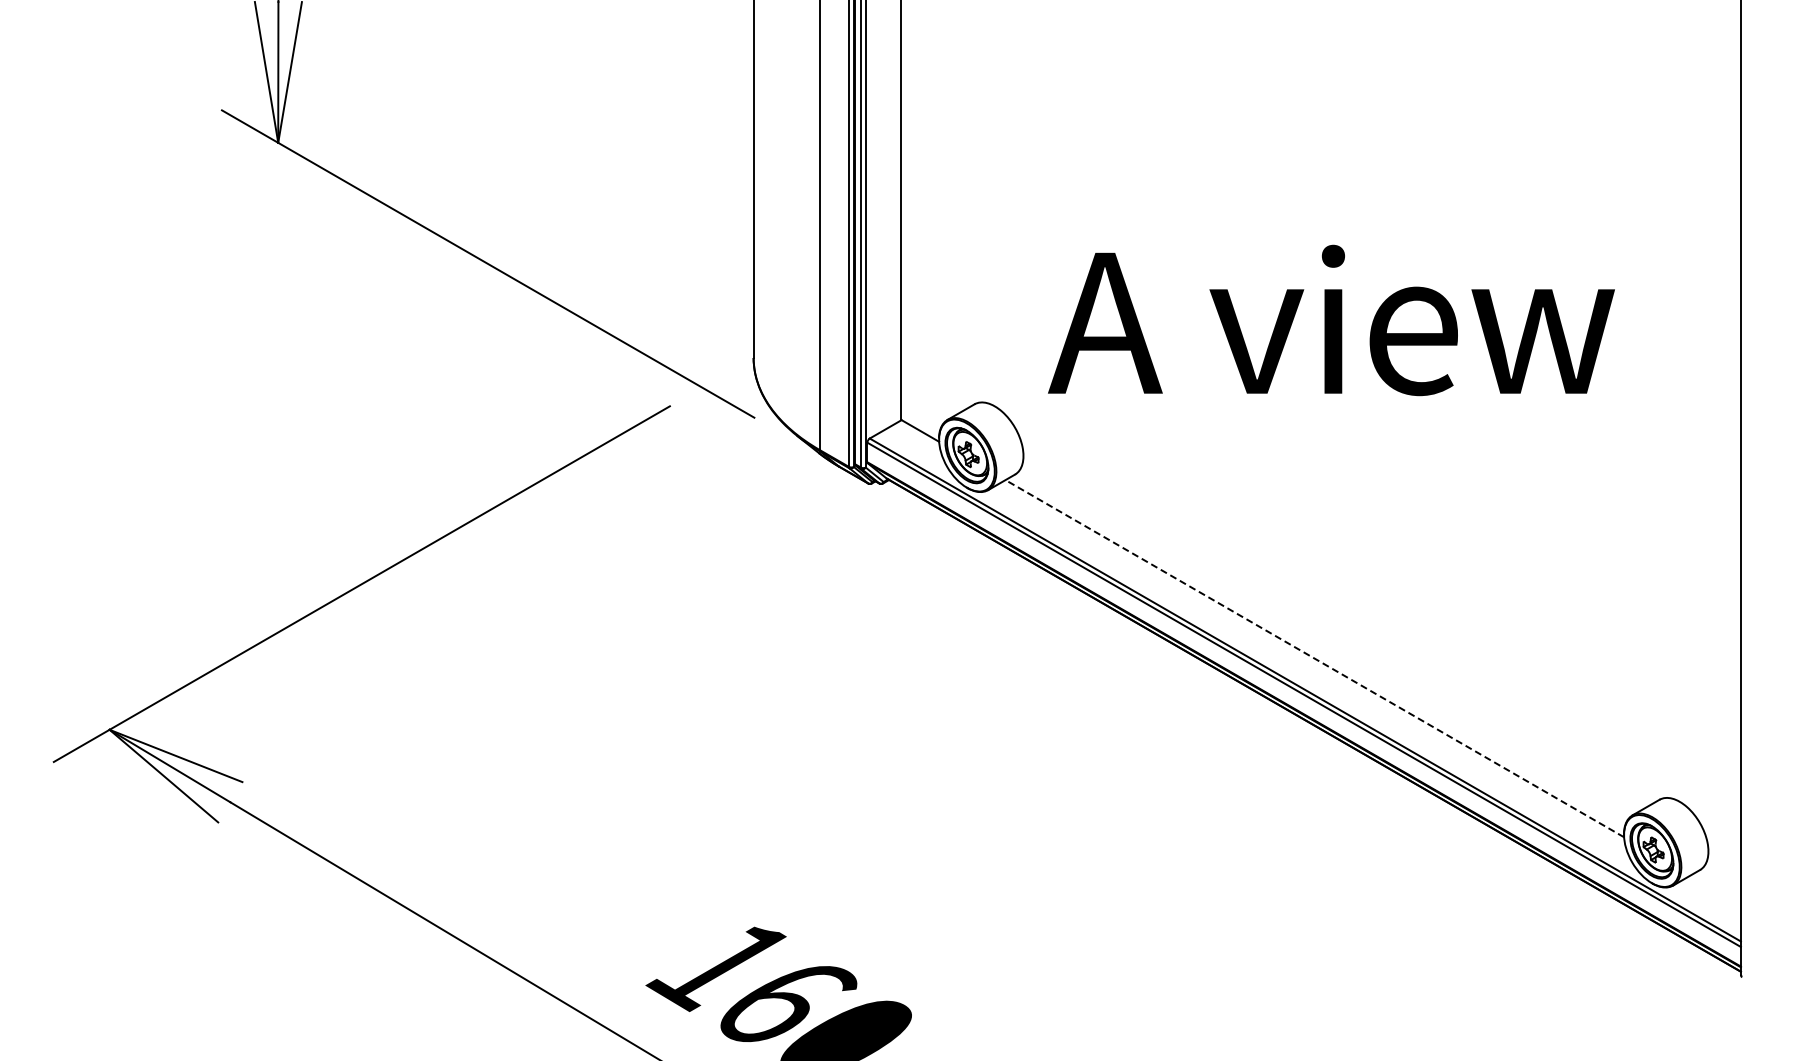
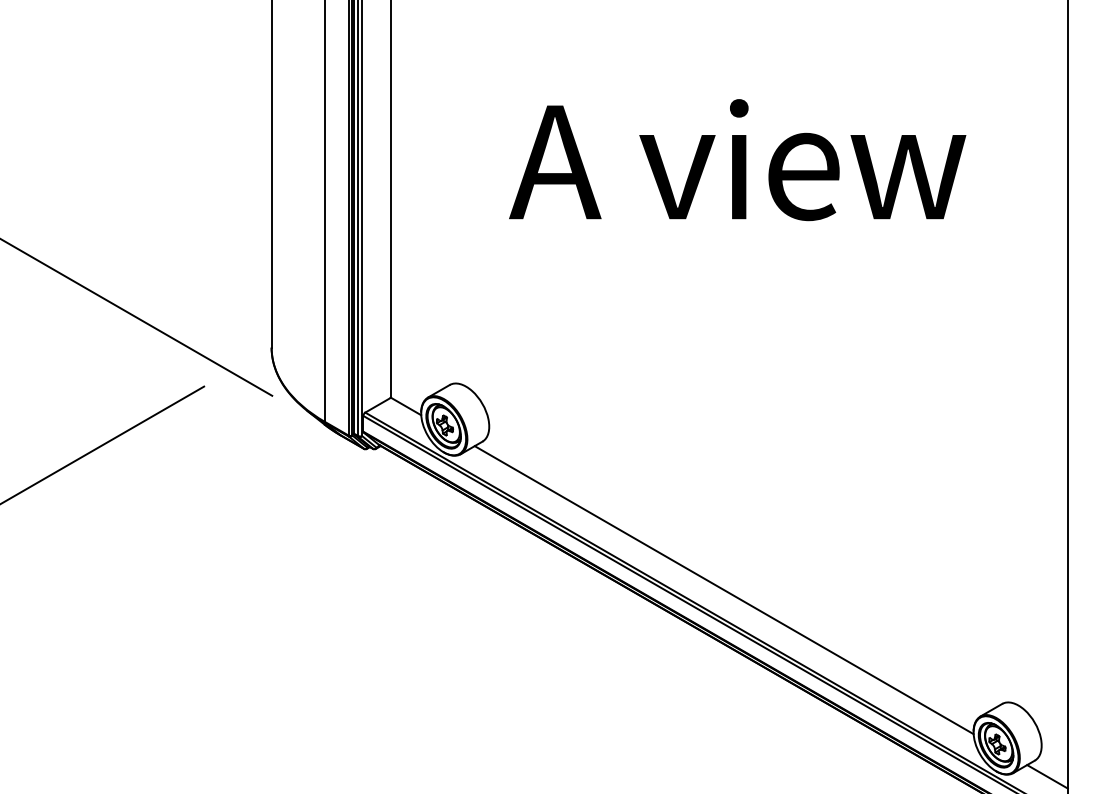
text: (1331, 320) -> (737, 160), moved
line: (1314, 658) -> (723, 590), dashed -> solid
line: (1715, 889) -> (1047, 776), added

